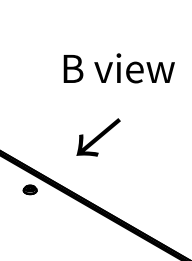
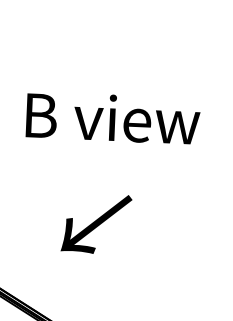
text: (98, 137) -> (96, 223), moved

